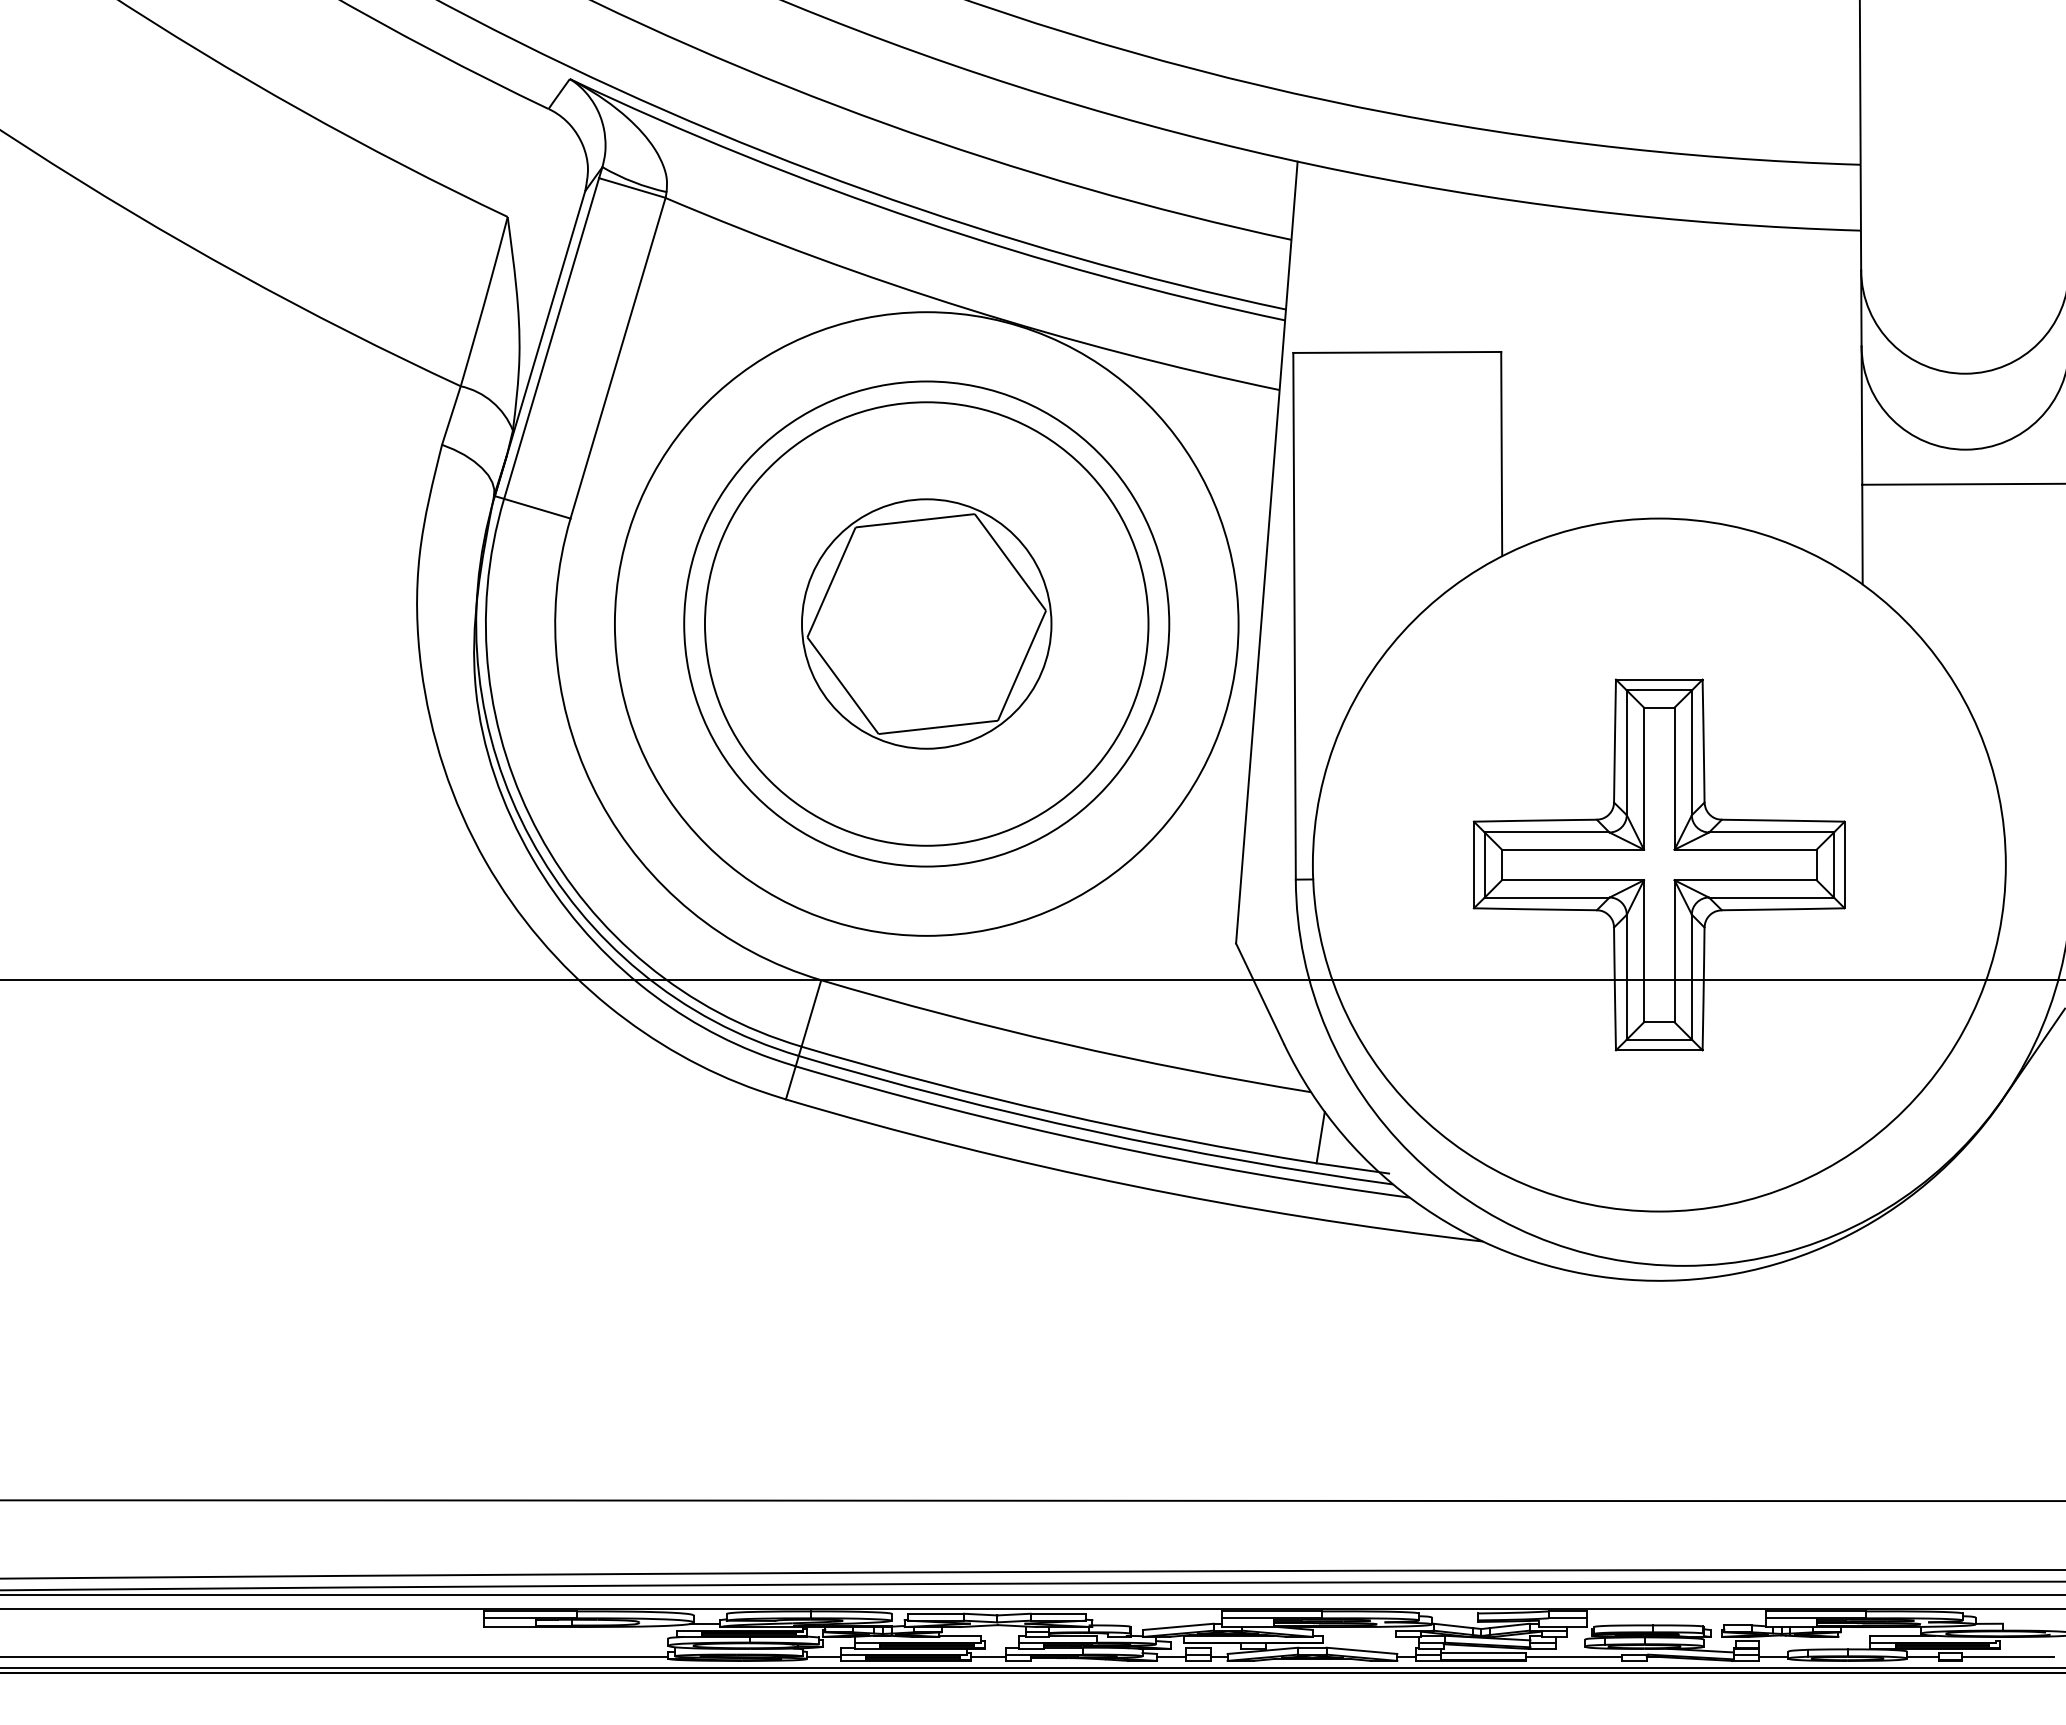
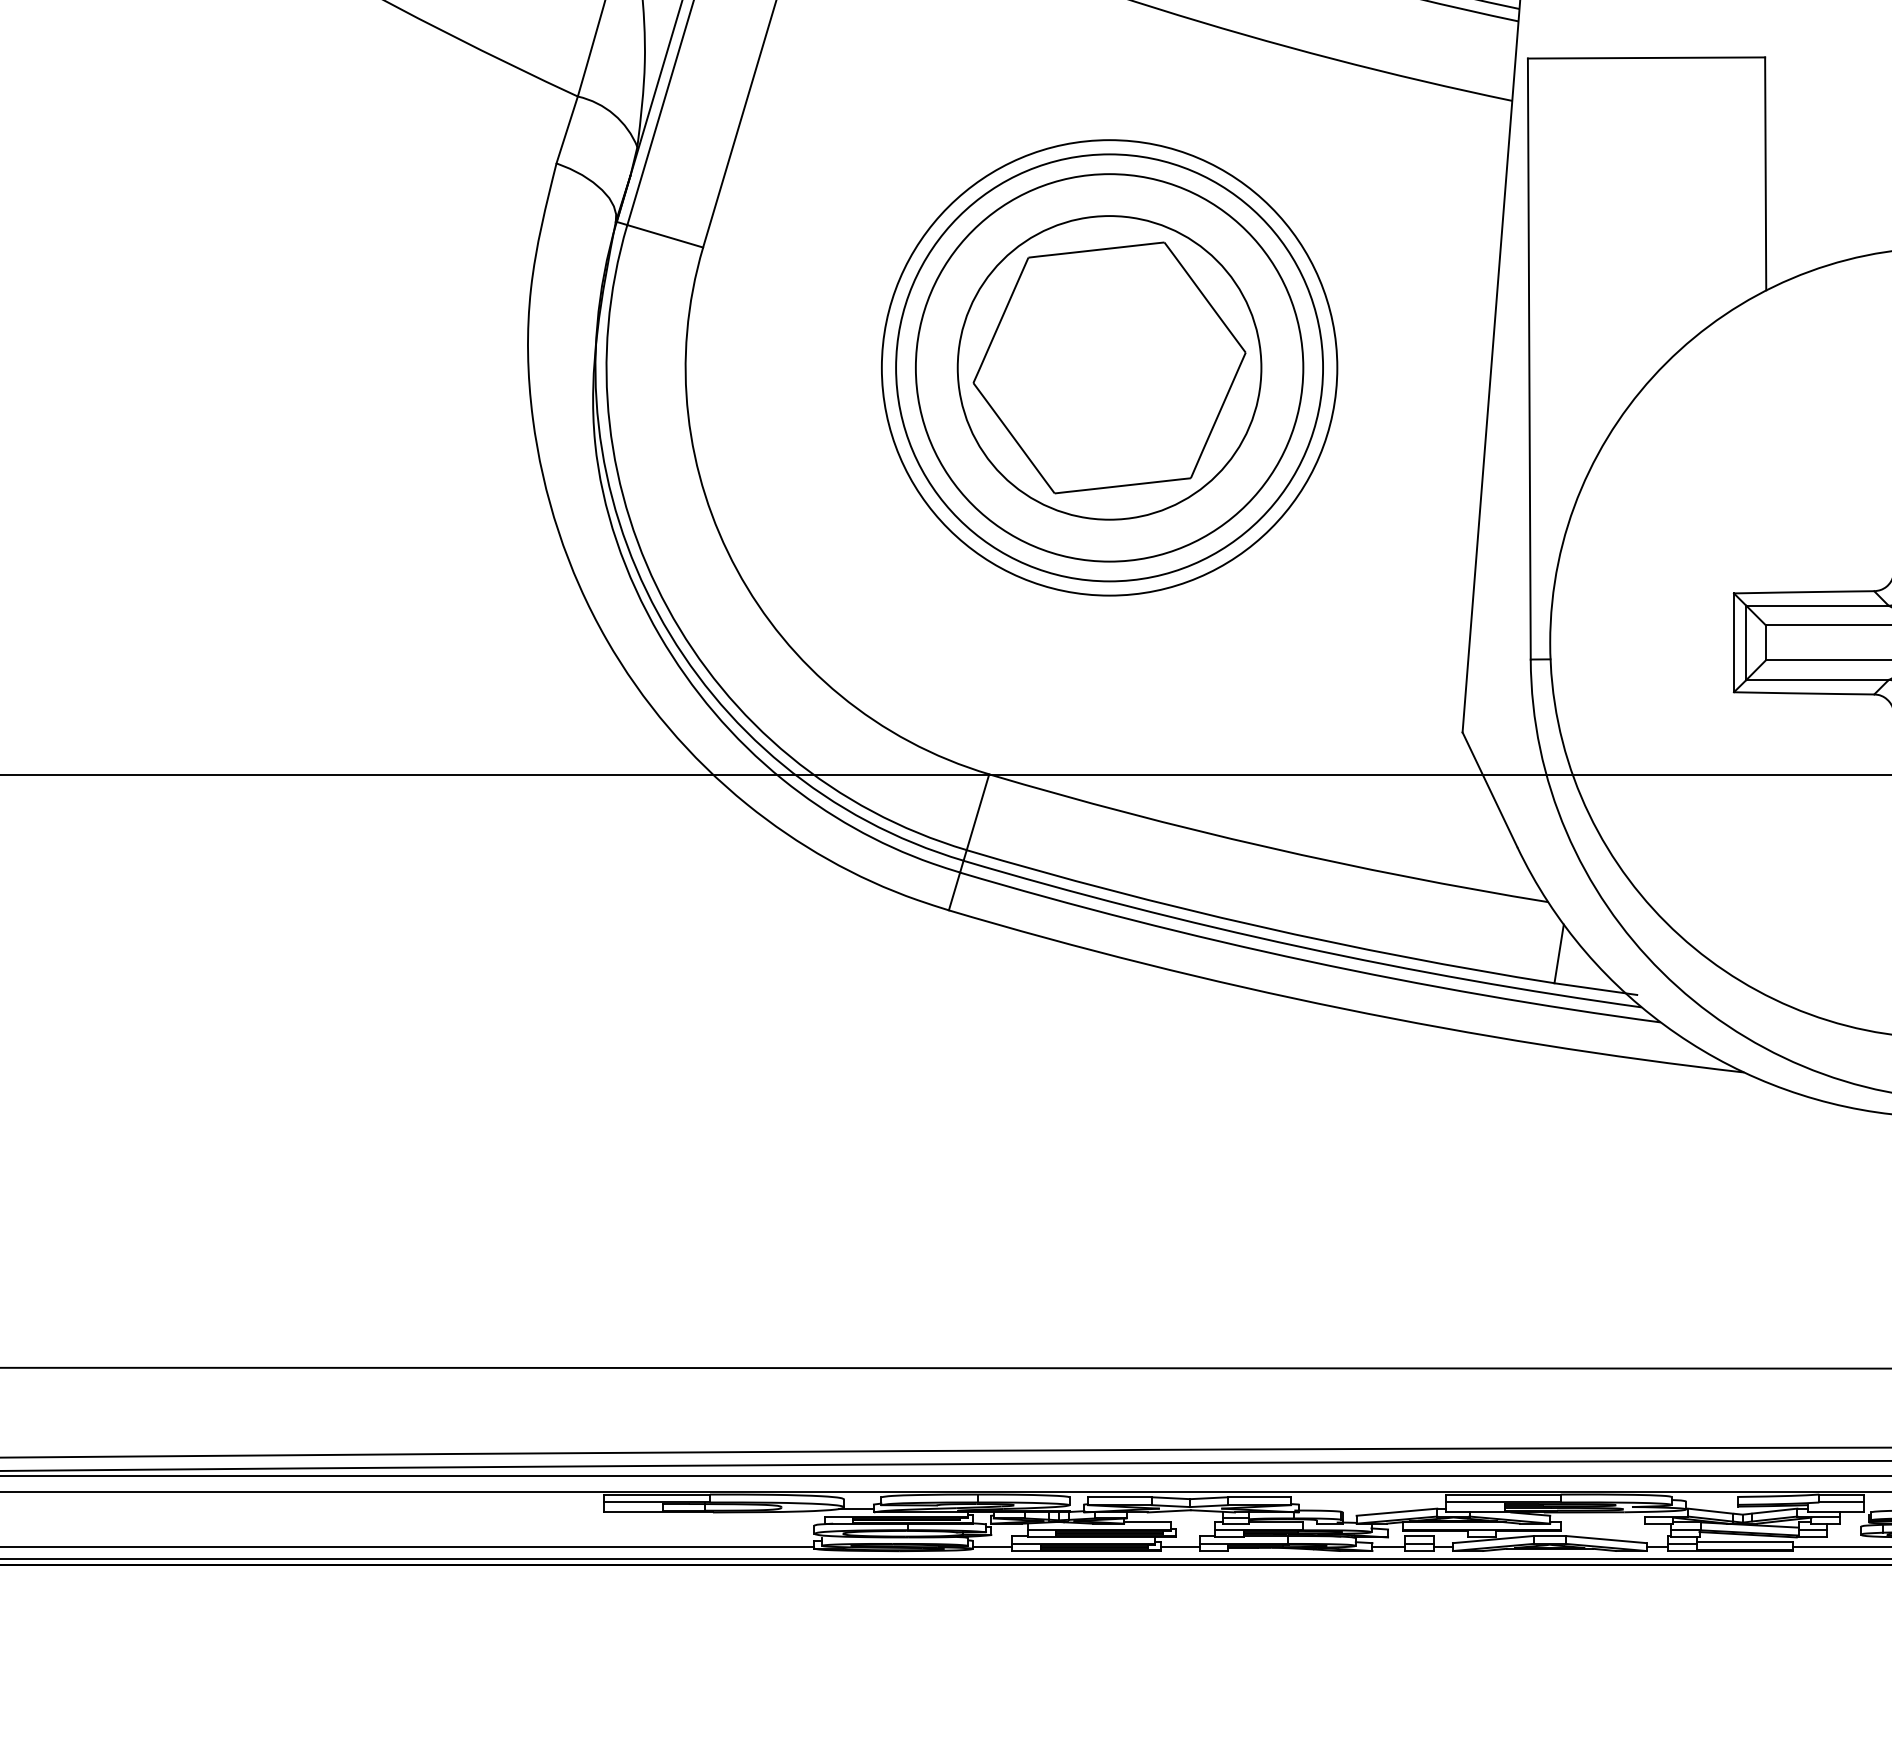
circle: (926, 623) -> (1109, 367), size x0.6
circle: (926, 623) -> (1109, 367), size x0.6
circle: (926, 623) -> (1109, 367), size x0.7
circle: (926, 623) -> (1109, 367), size x1.6

